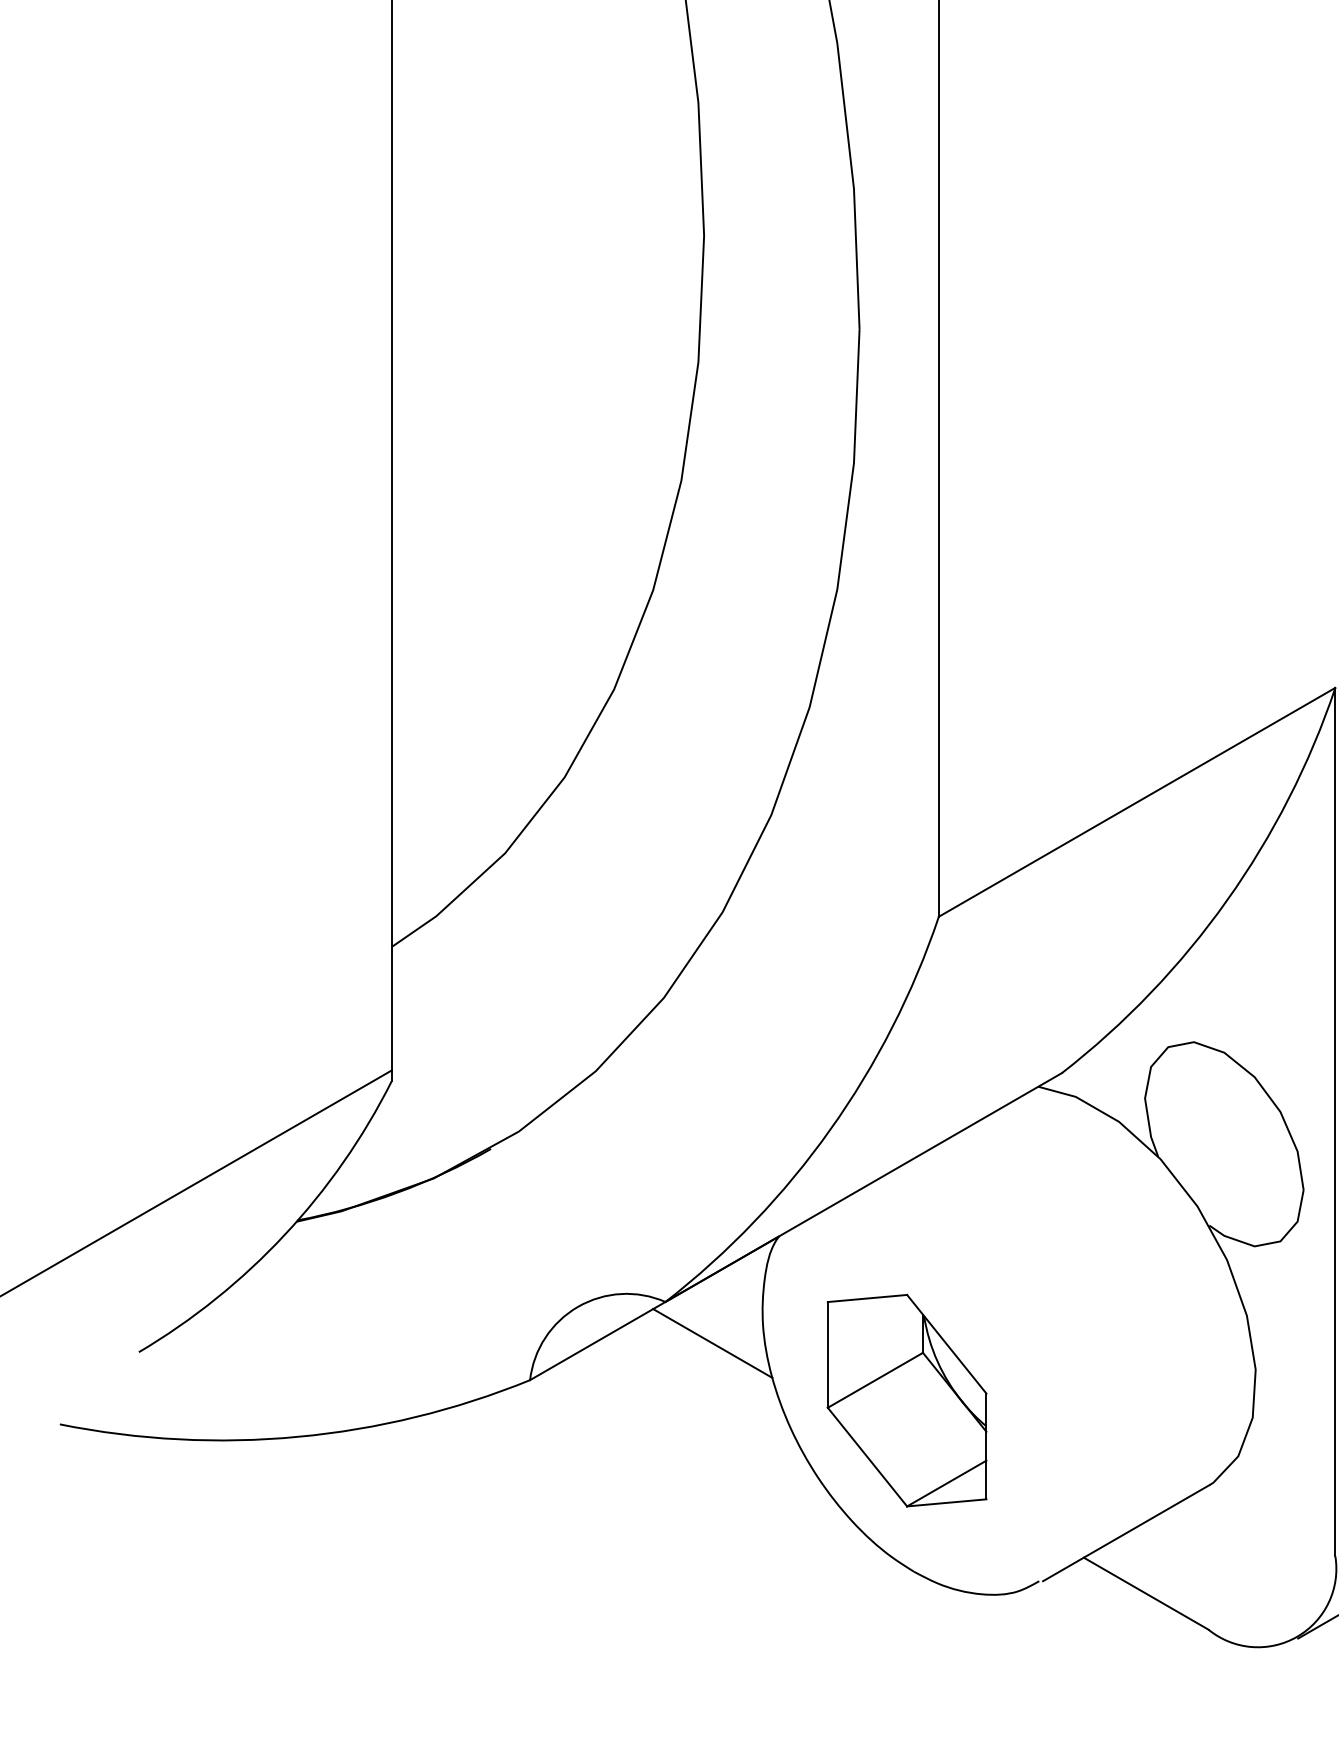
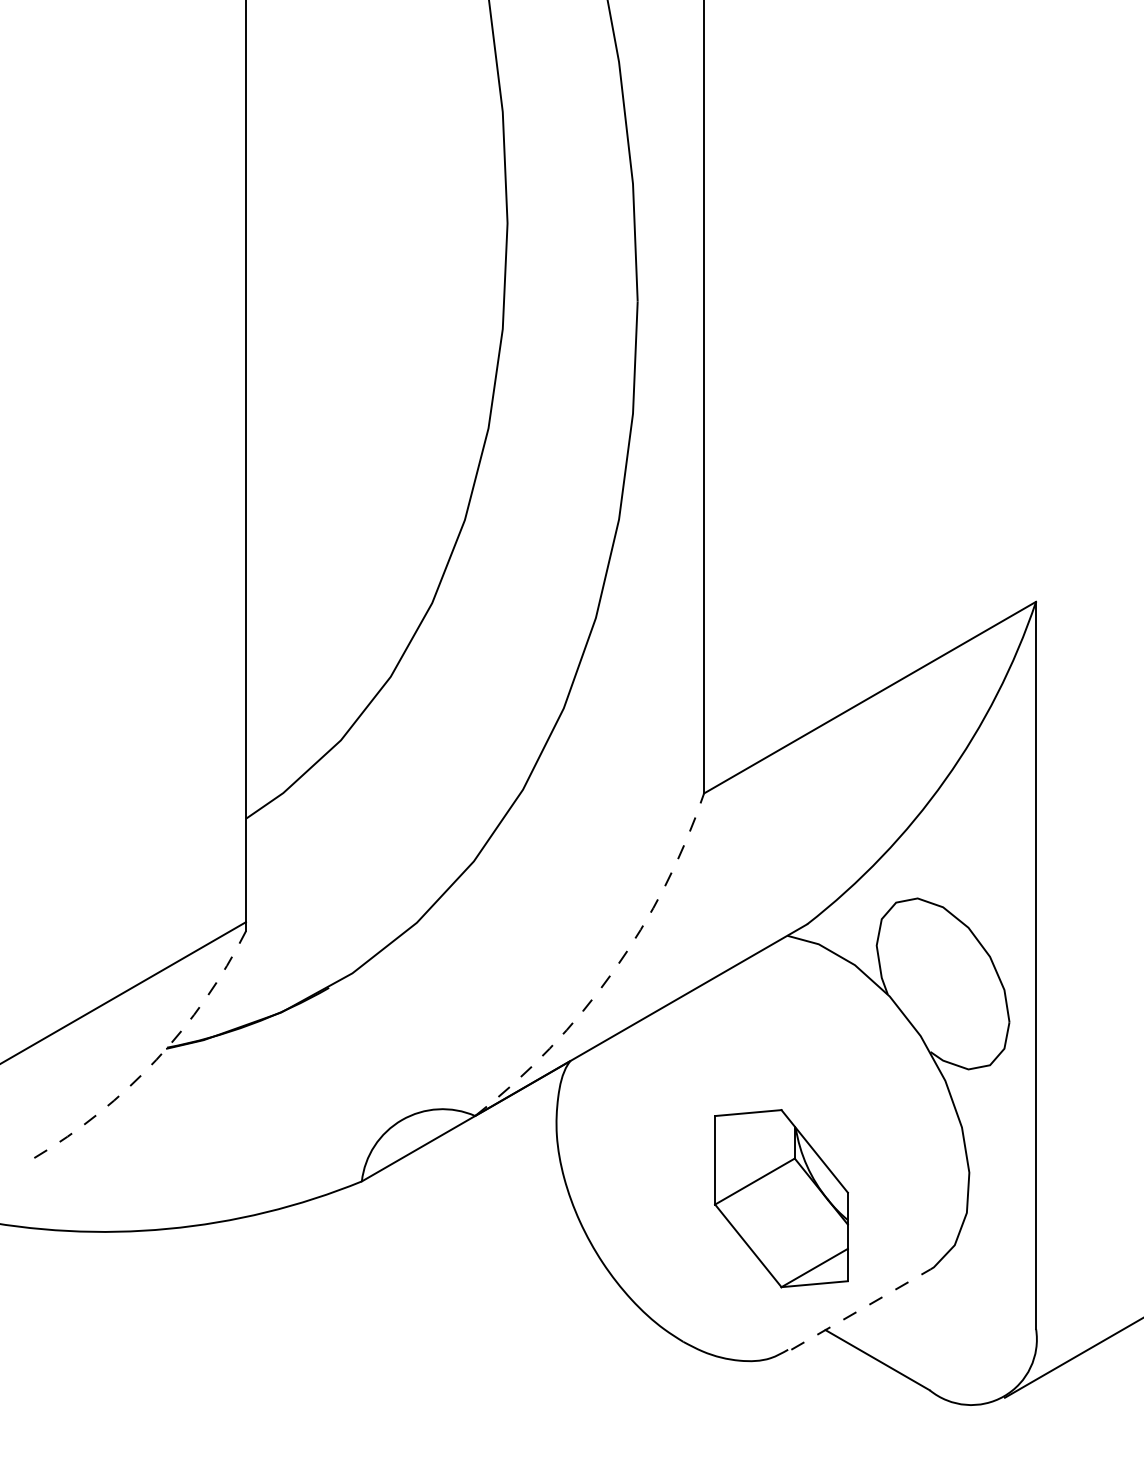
arc: (830, 1129) -> (613, 971), solid -> dashed
arc: (284, 1234) -> (156, 1059), solid -> dashed
line: (712, 1343) -> (514, 1150), removed
part: (907, 1400) -> (781, 1198), moved
line: (1126, 1533) -> (861, 1309), solid -> dashed

